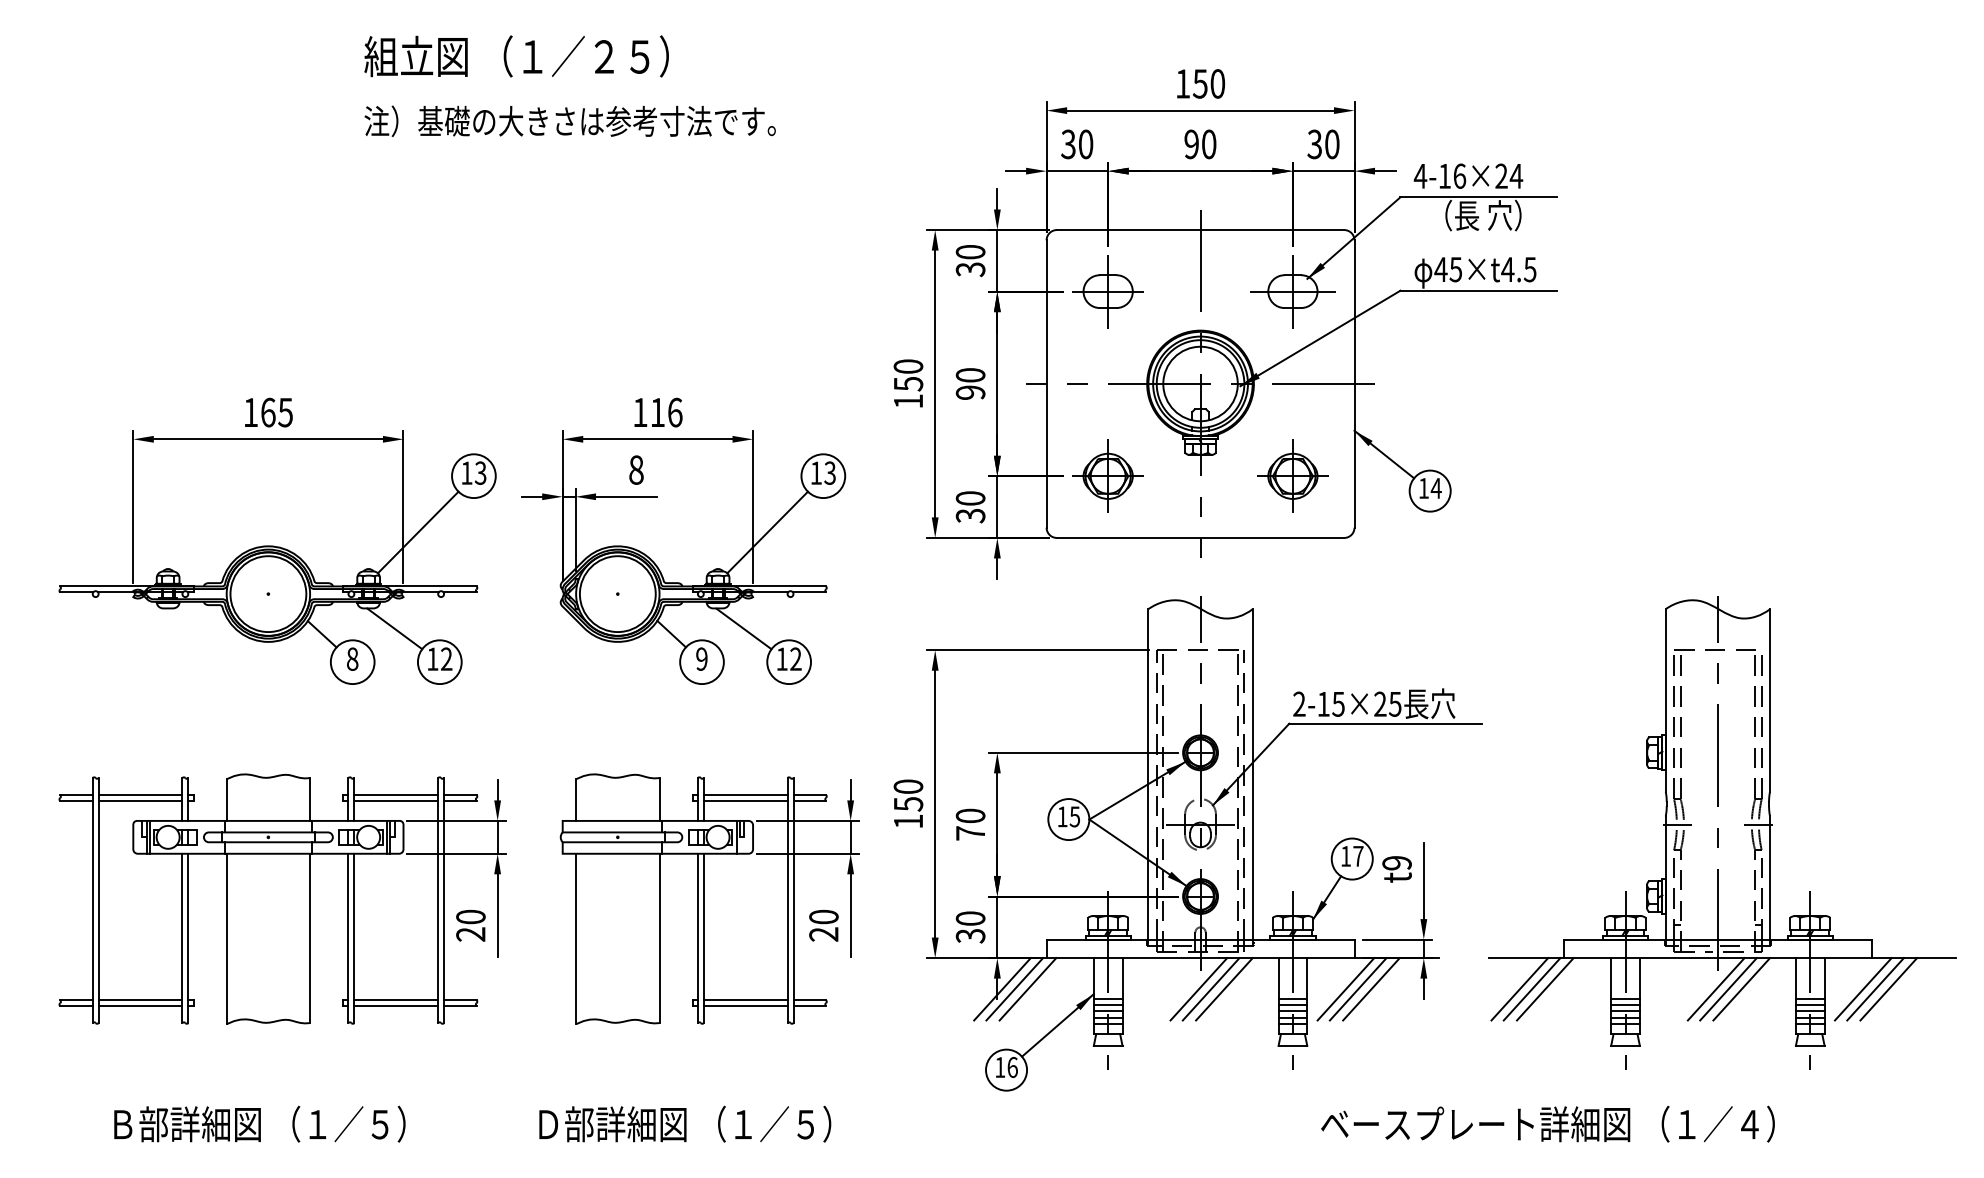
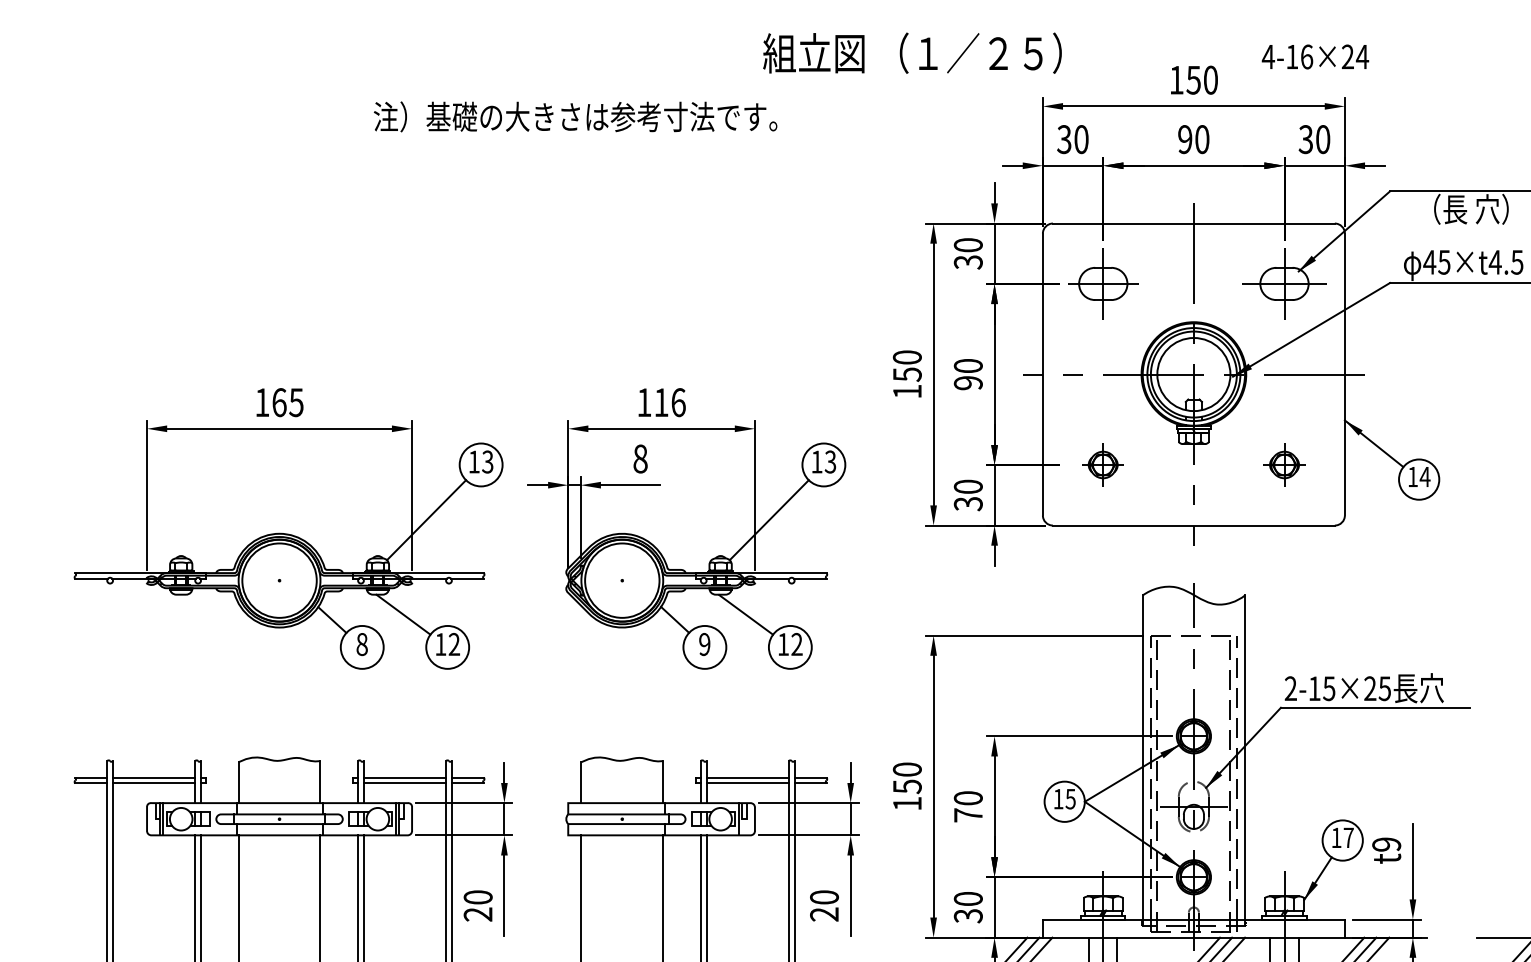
text: (516, 56) -> (912, 53), moved
text: (1468, 175) -> (1315, 56), moved
part: (1107, 475) -> (1102, 464), size x0.6
part: (1292, 475) -> (1284, 464), size x0.6

